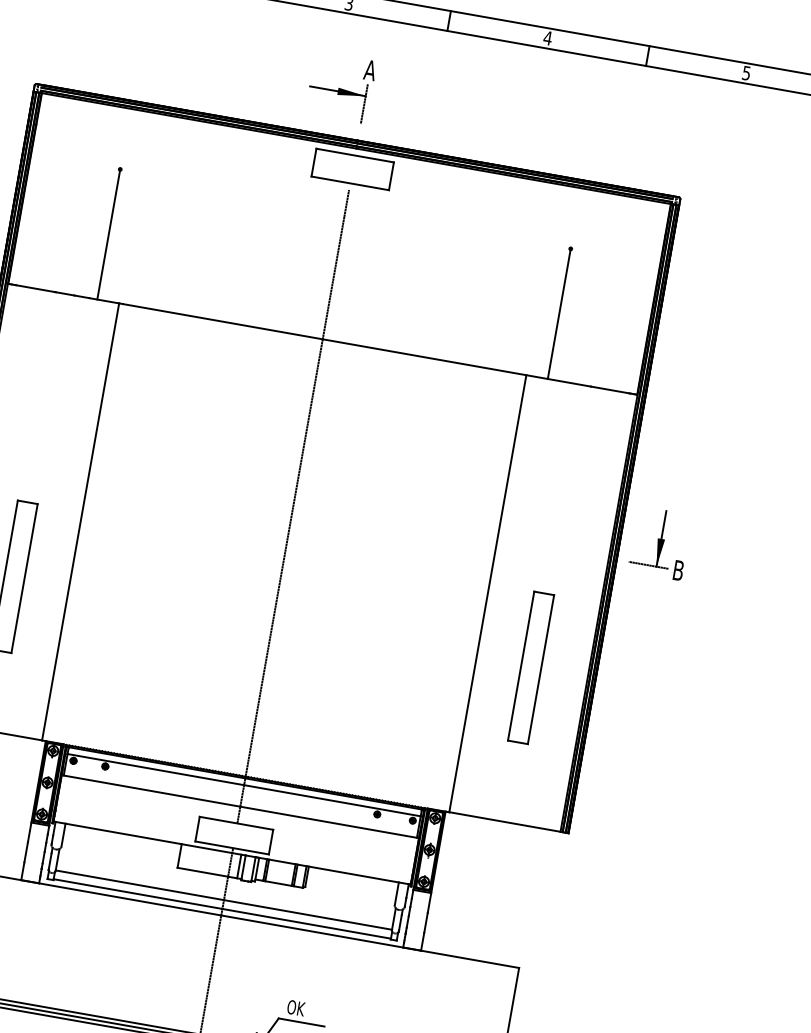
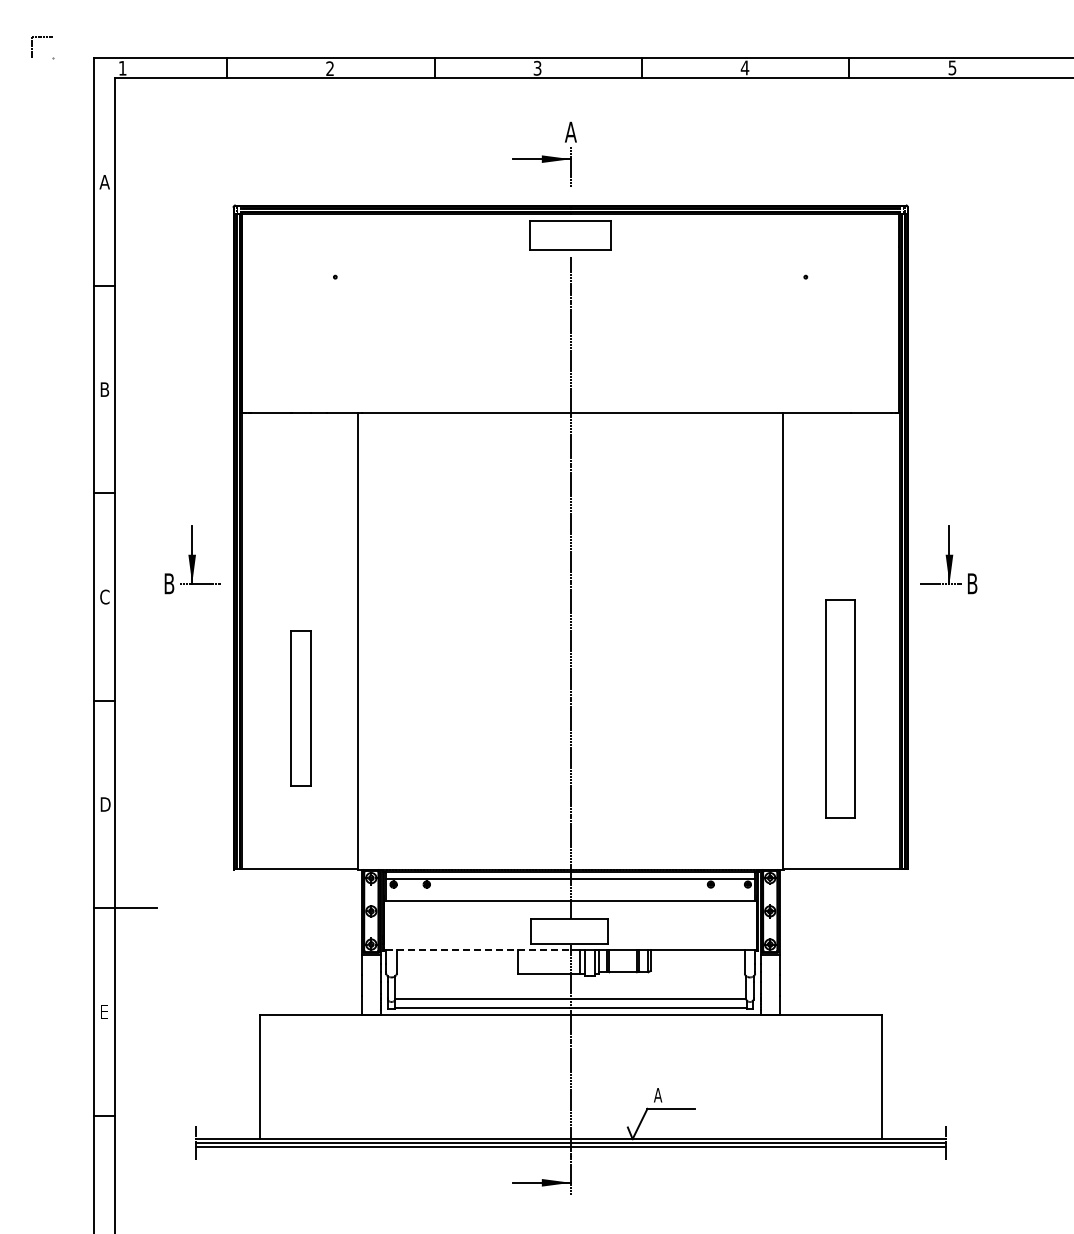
line: (108, 234) -> (335, 345), removed
line: (558, 314) -> (805, 345), removed
part: (531, 667) -> (840, 708), size x1.4
line: (144, 837) -> (479, 949), solid -> dashed
text: (296, 1007) -> (663, 1094), OK -> A

